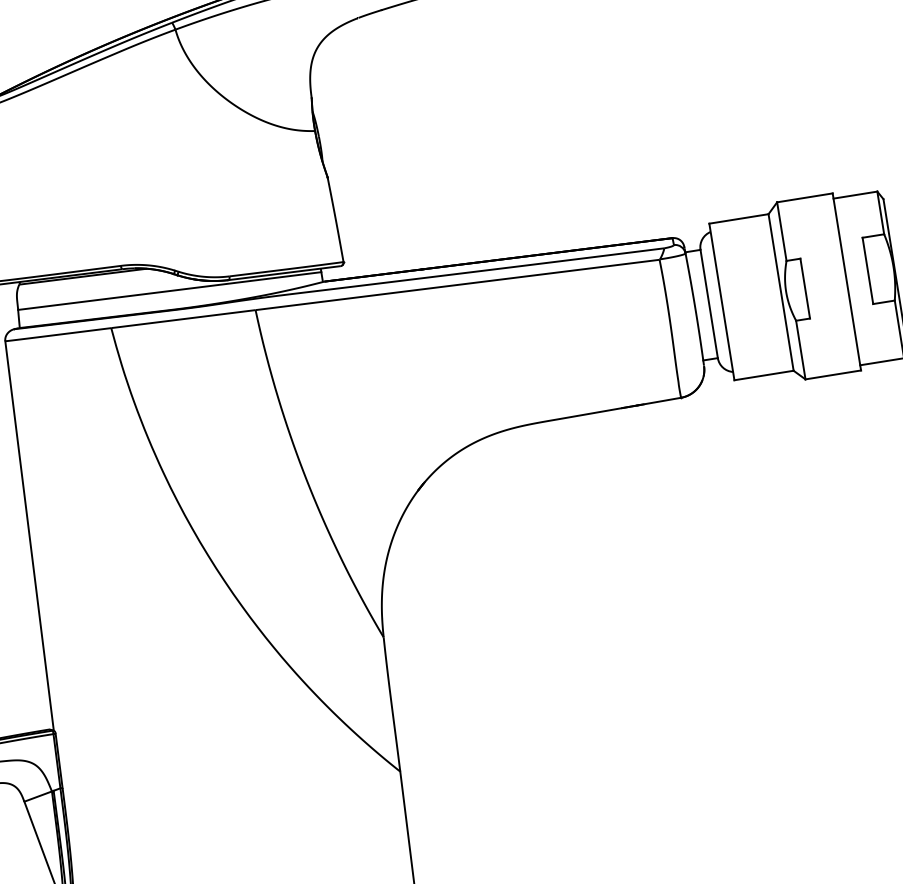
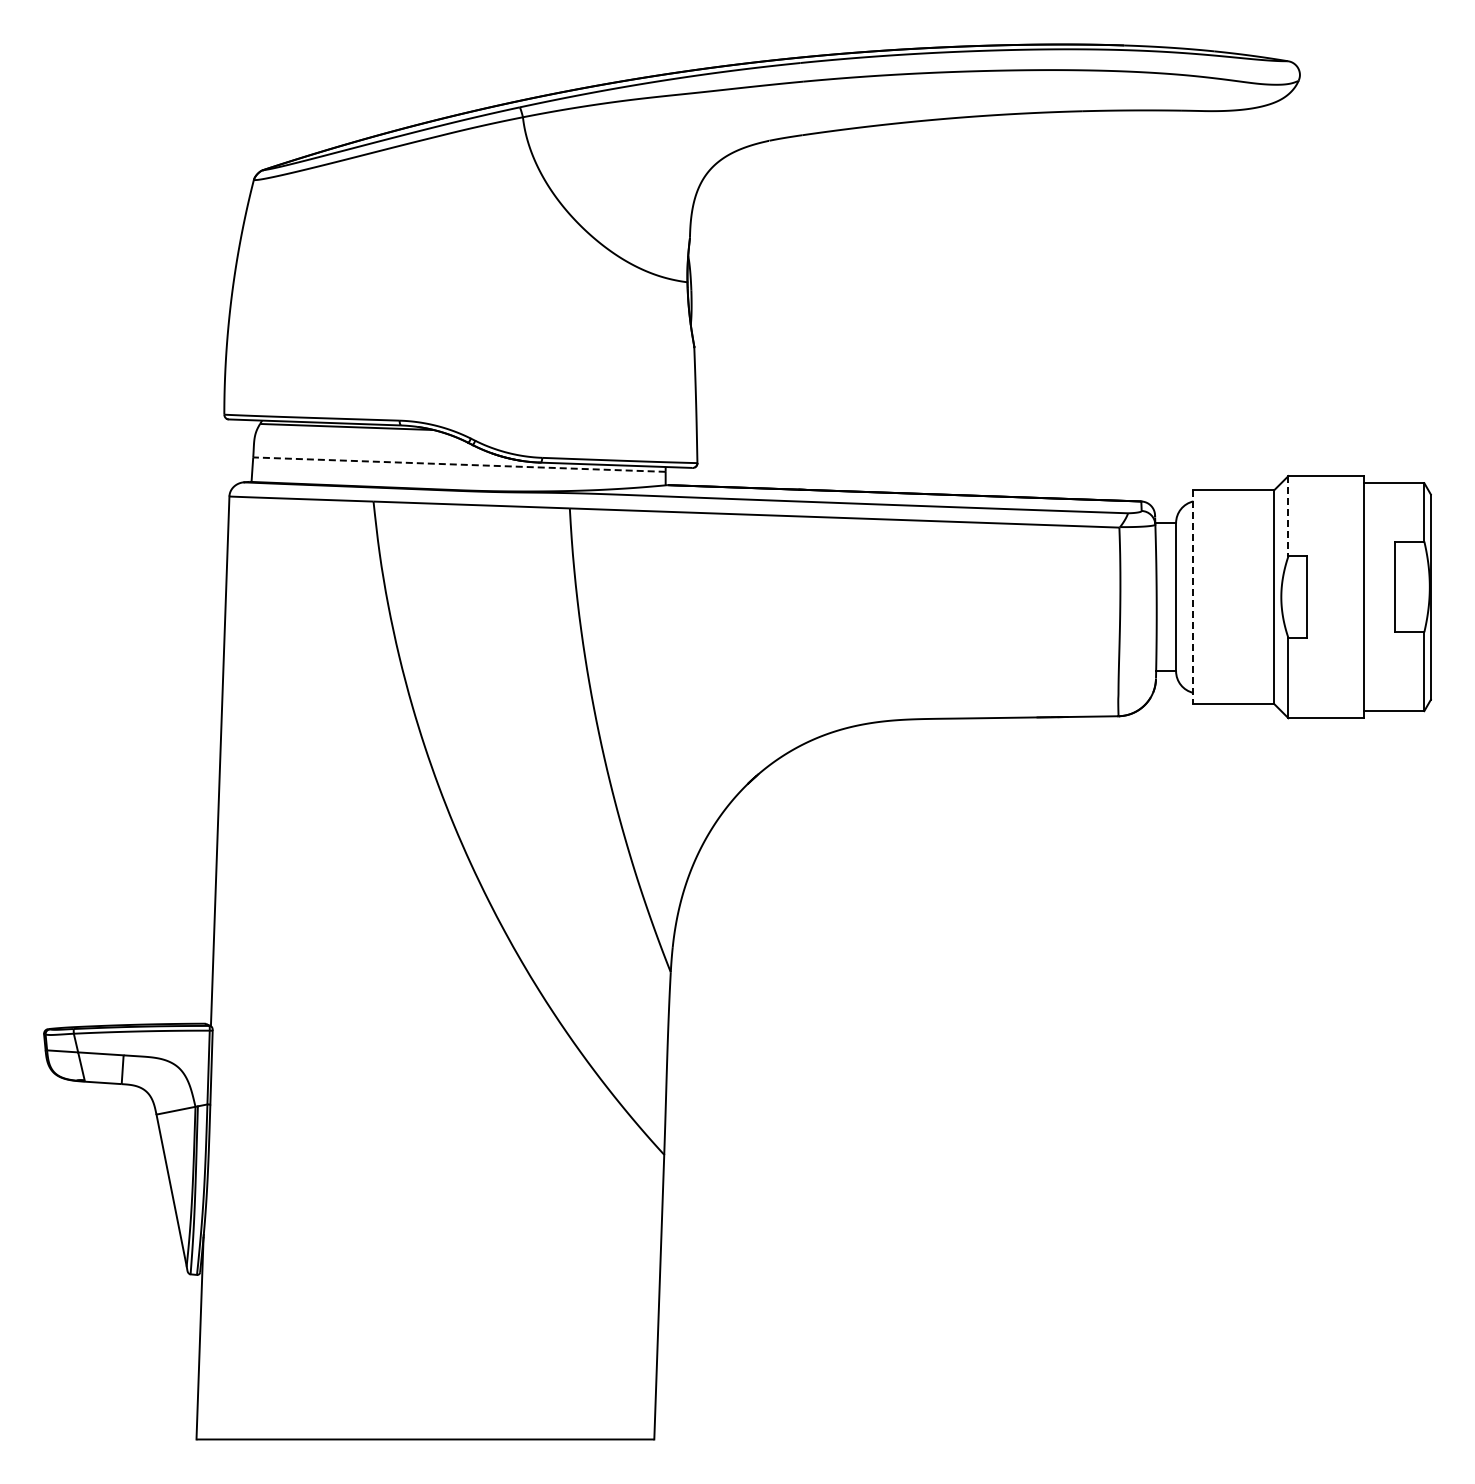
line: (781, 231) -> (1288, 516), solid -> dashed
line: (169, 291) -> (458, 464), solid -> dashed
line: (721, 302) -> (1193, 597), solid -> dashed

